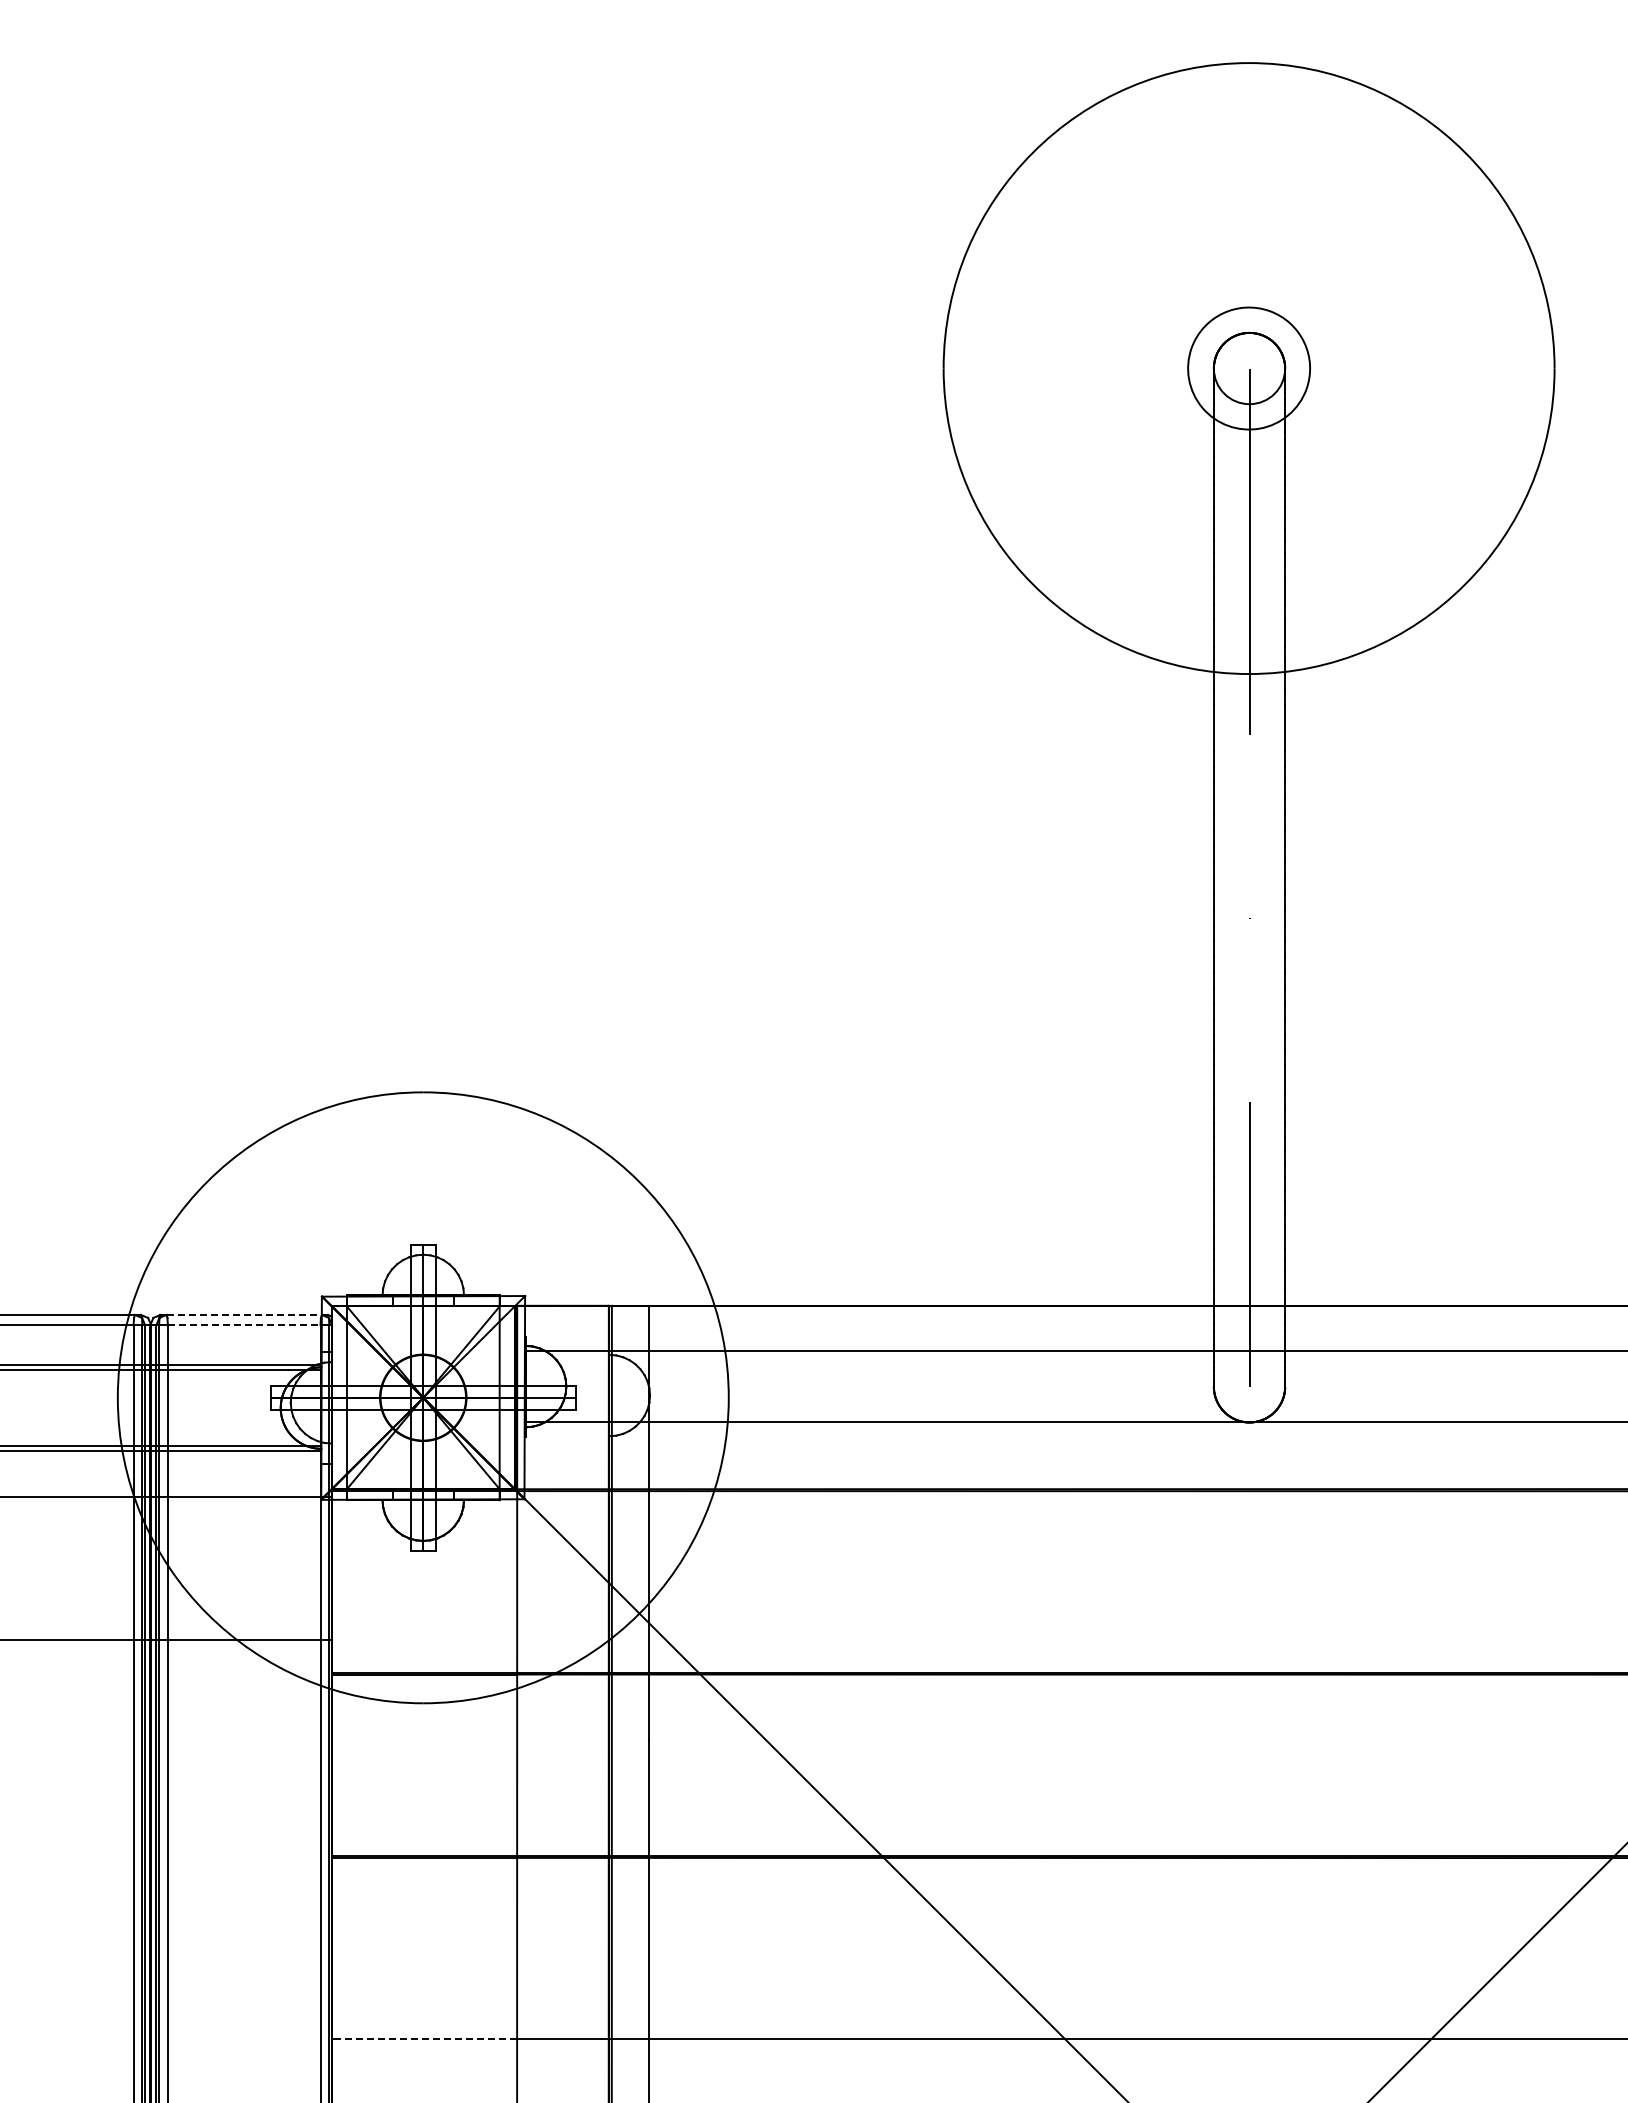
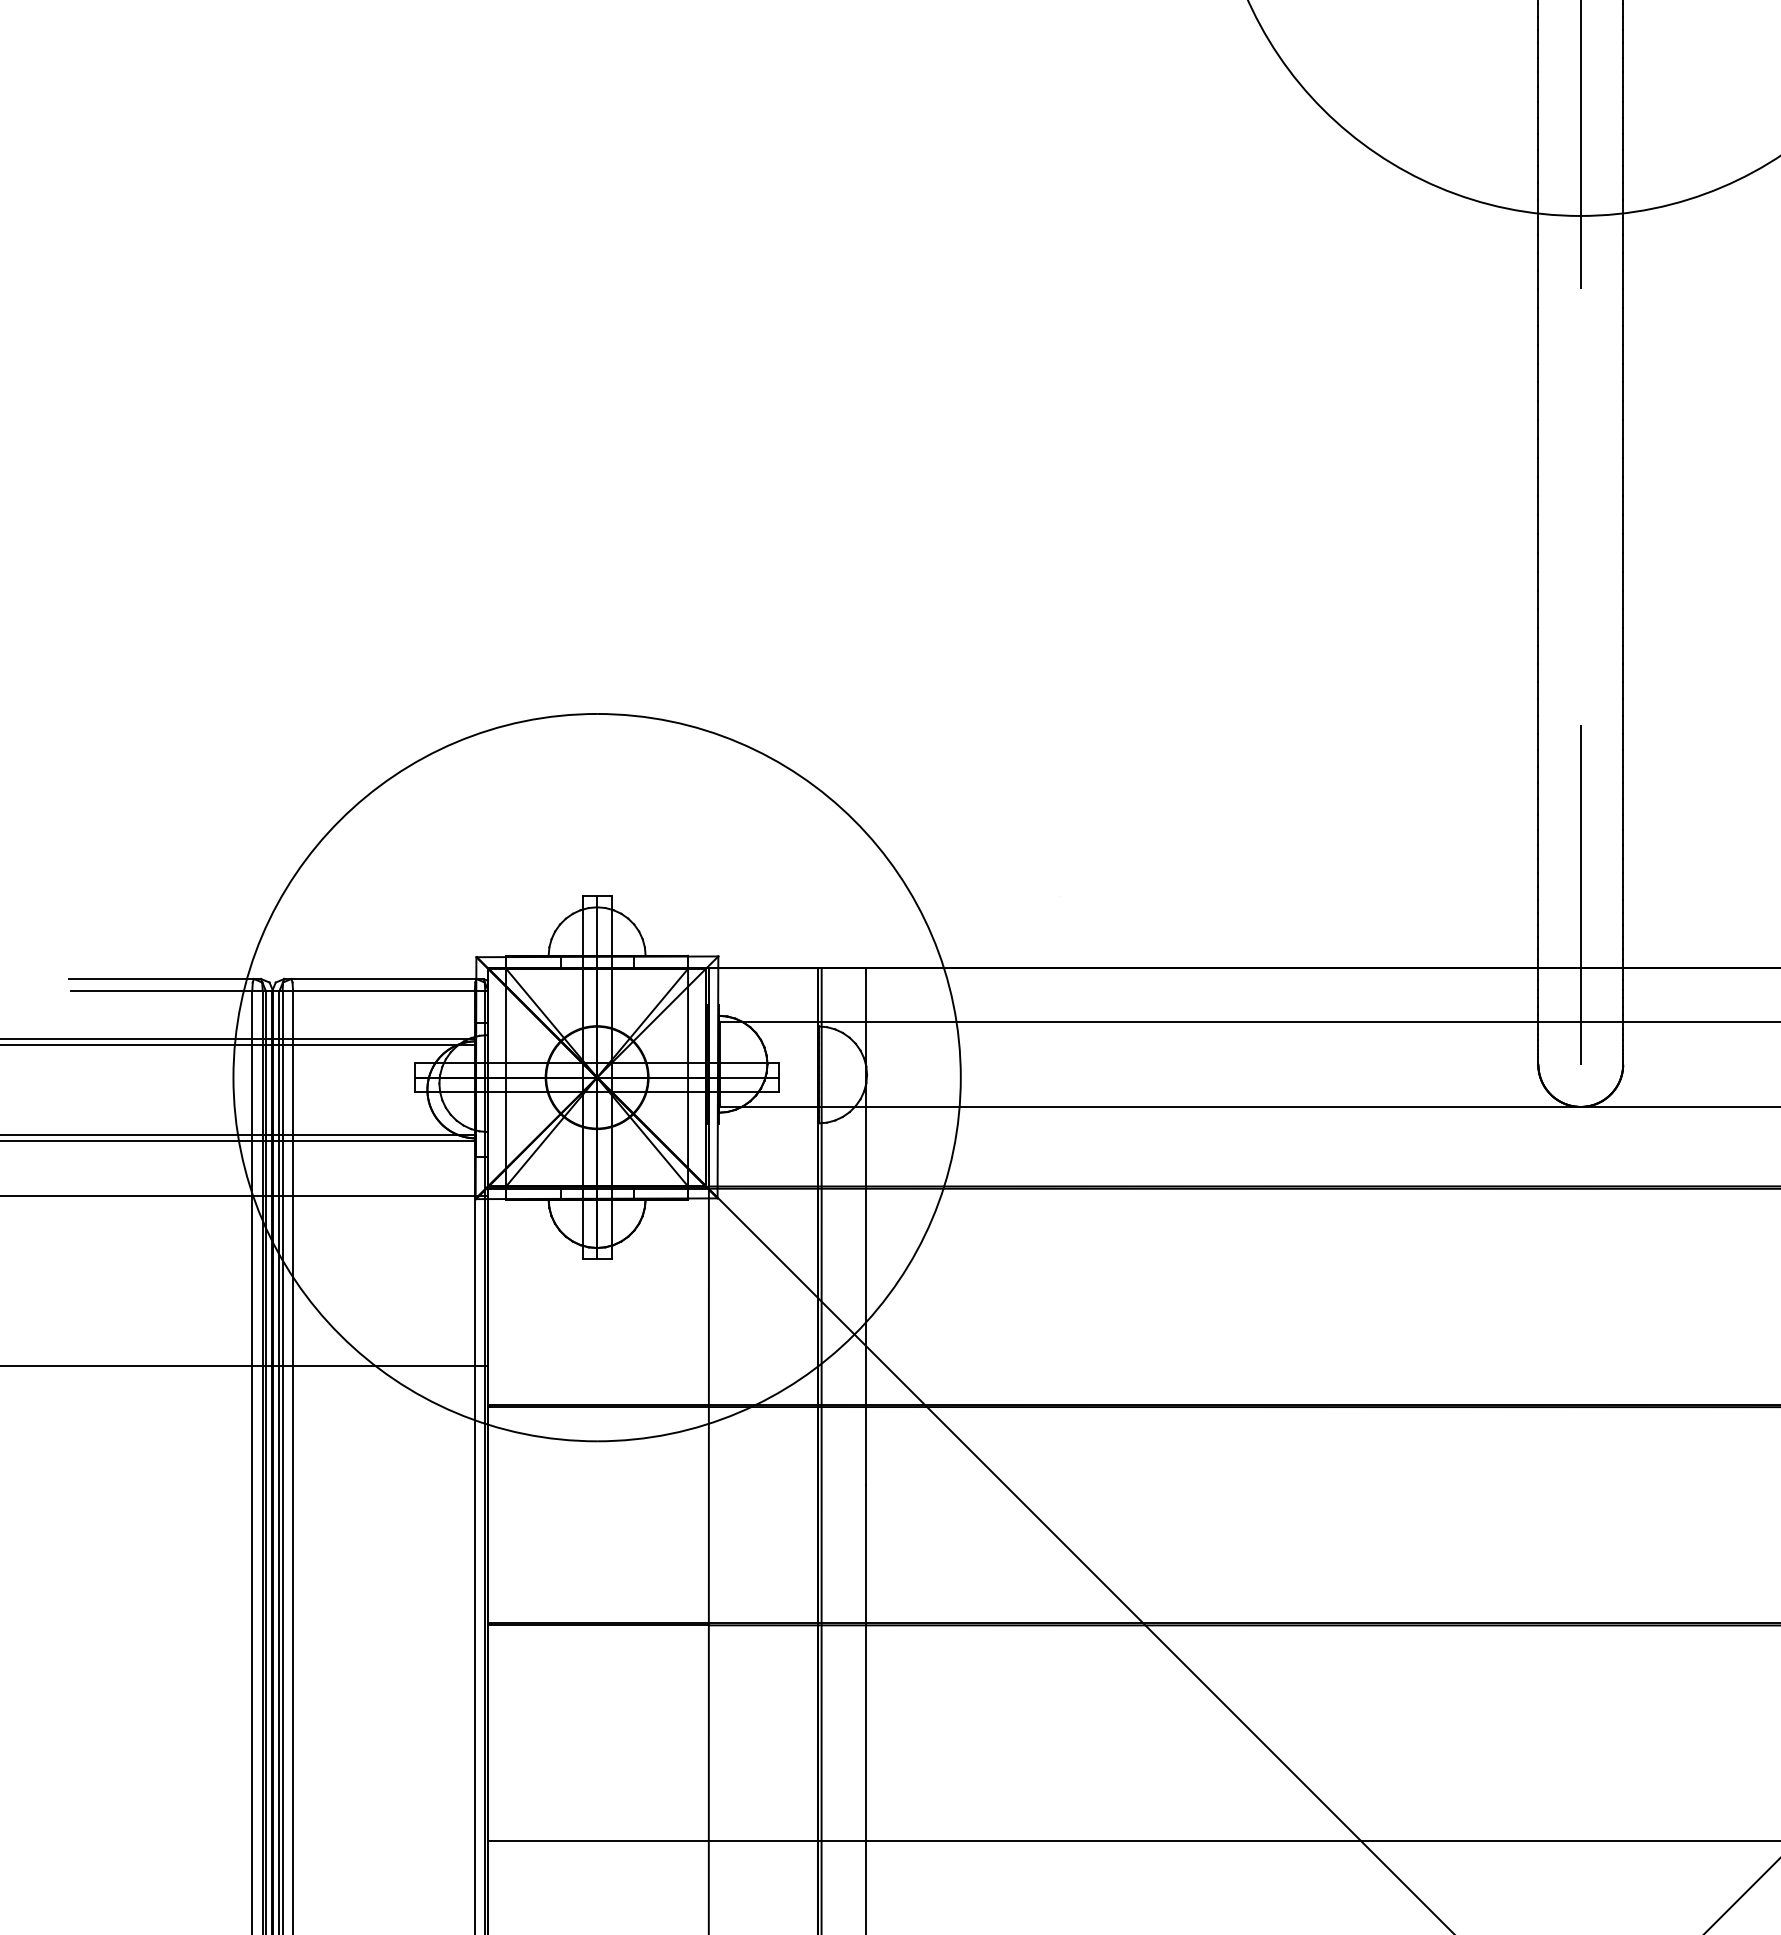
line: (247, 1314) -> (387, 978), dashed -> solid
line: (248, 1325) -> (389, 991), dashed -> solid
line: (424, 2039) -> (598, 1841), dashed -> solid

